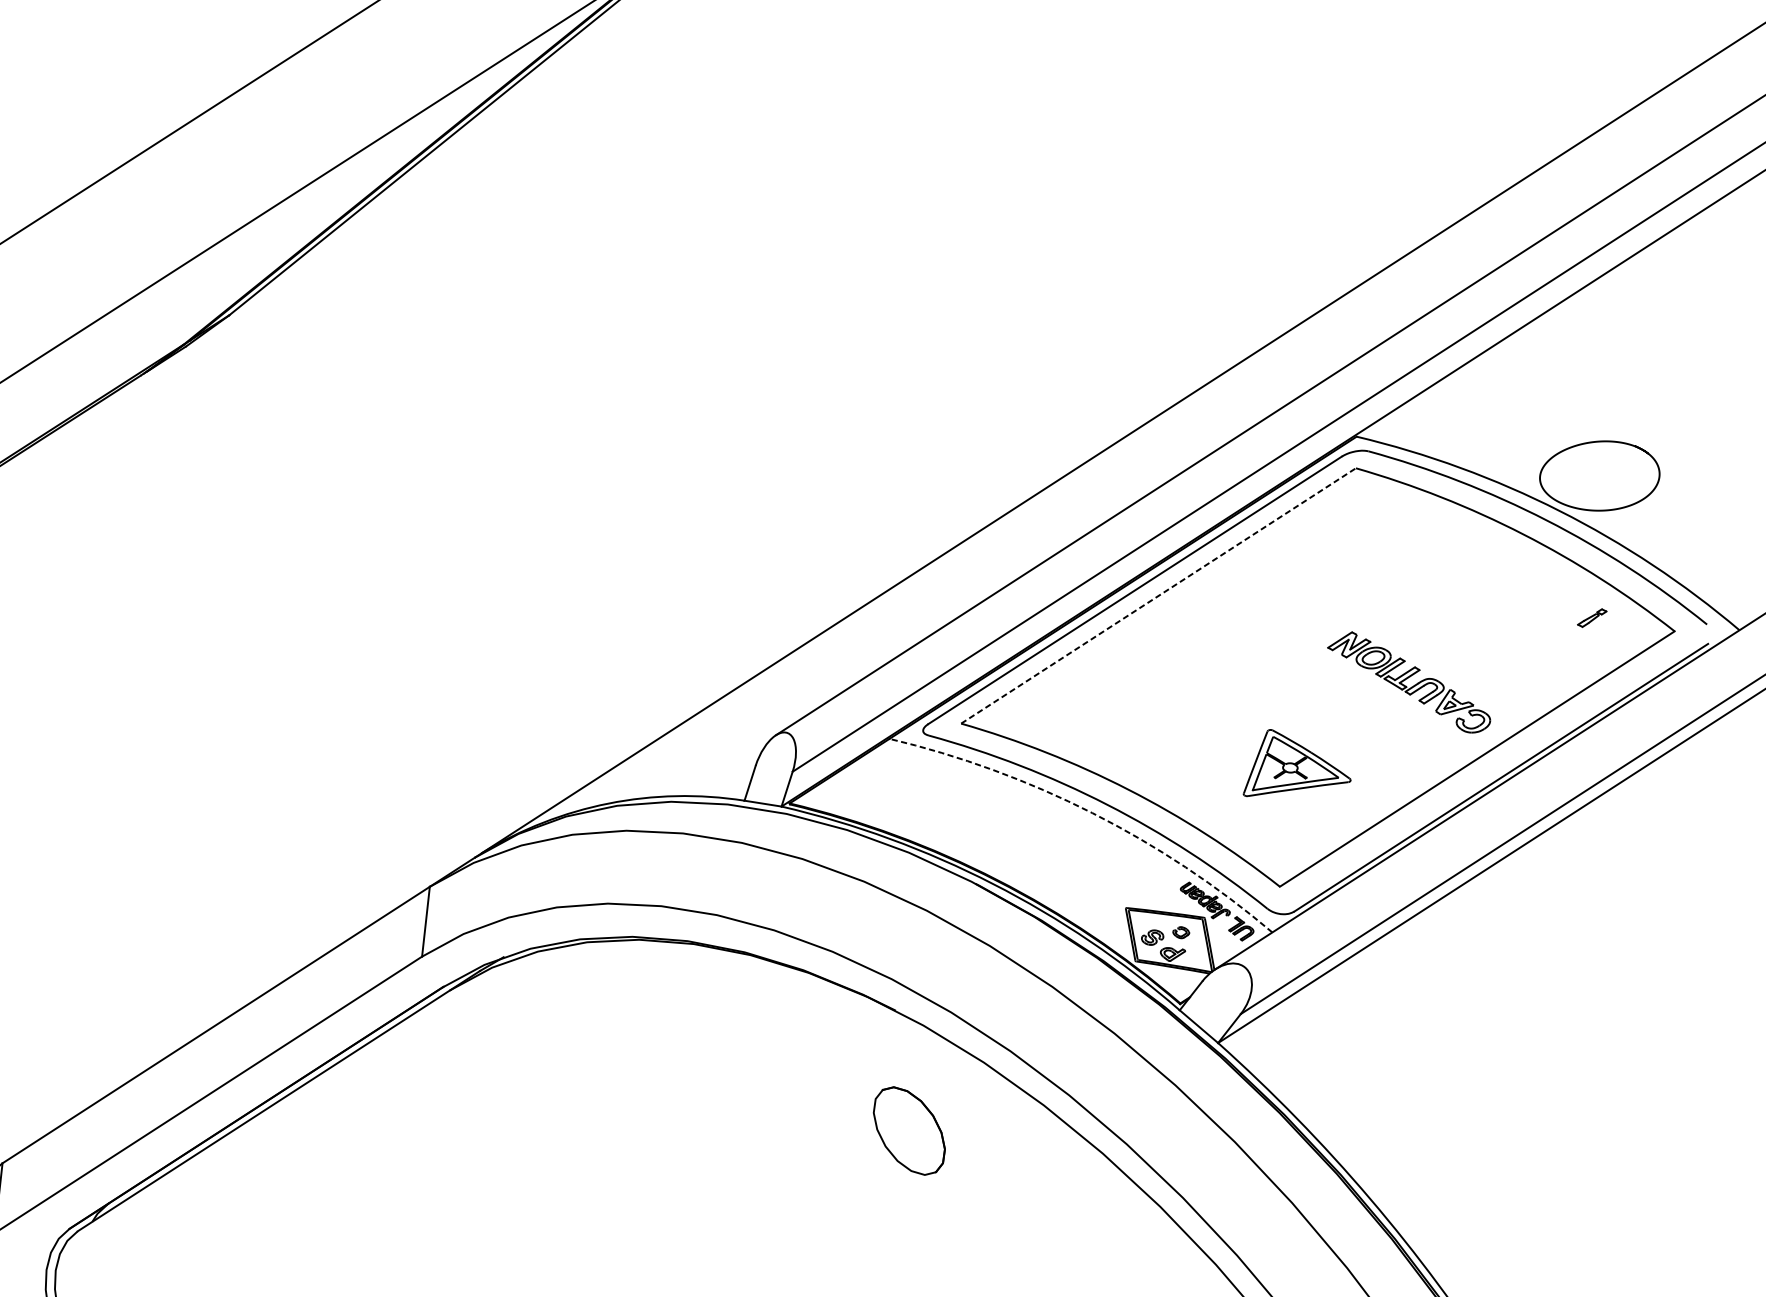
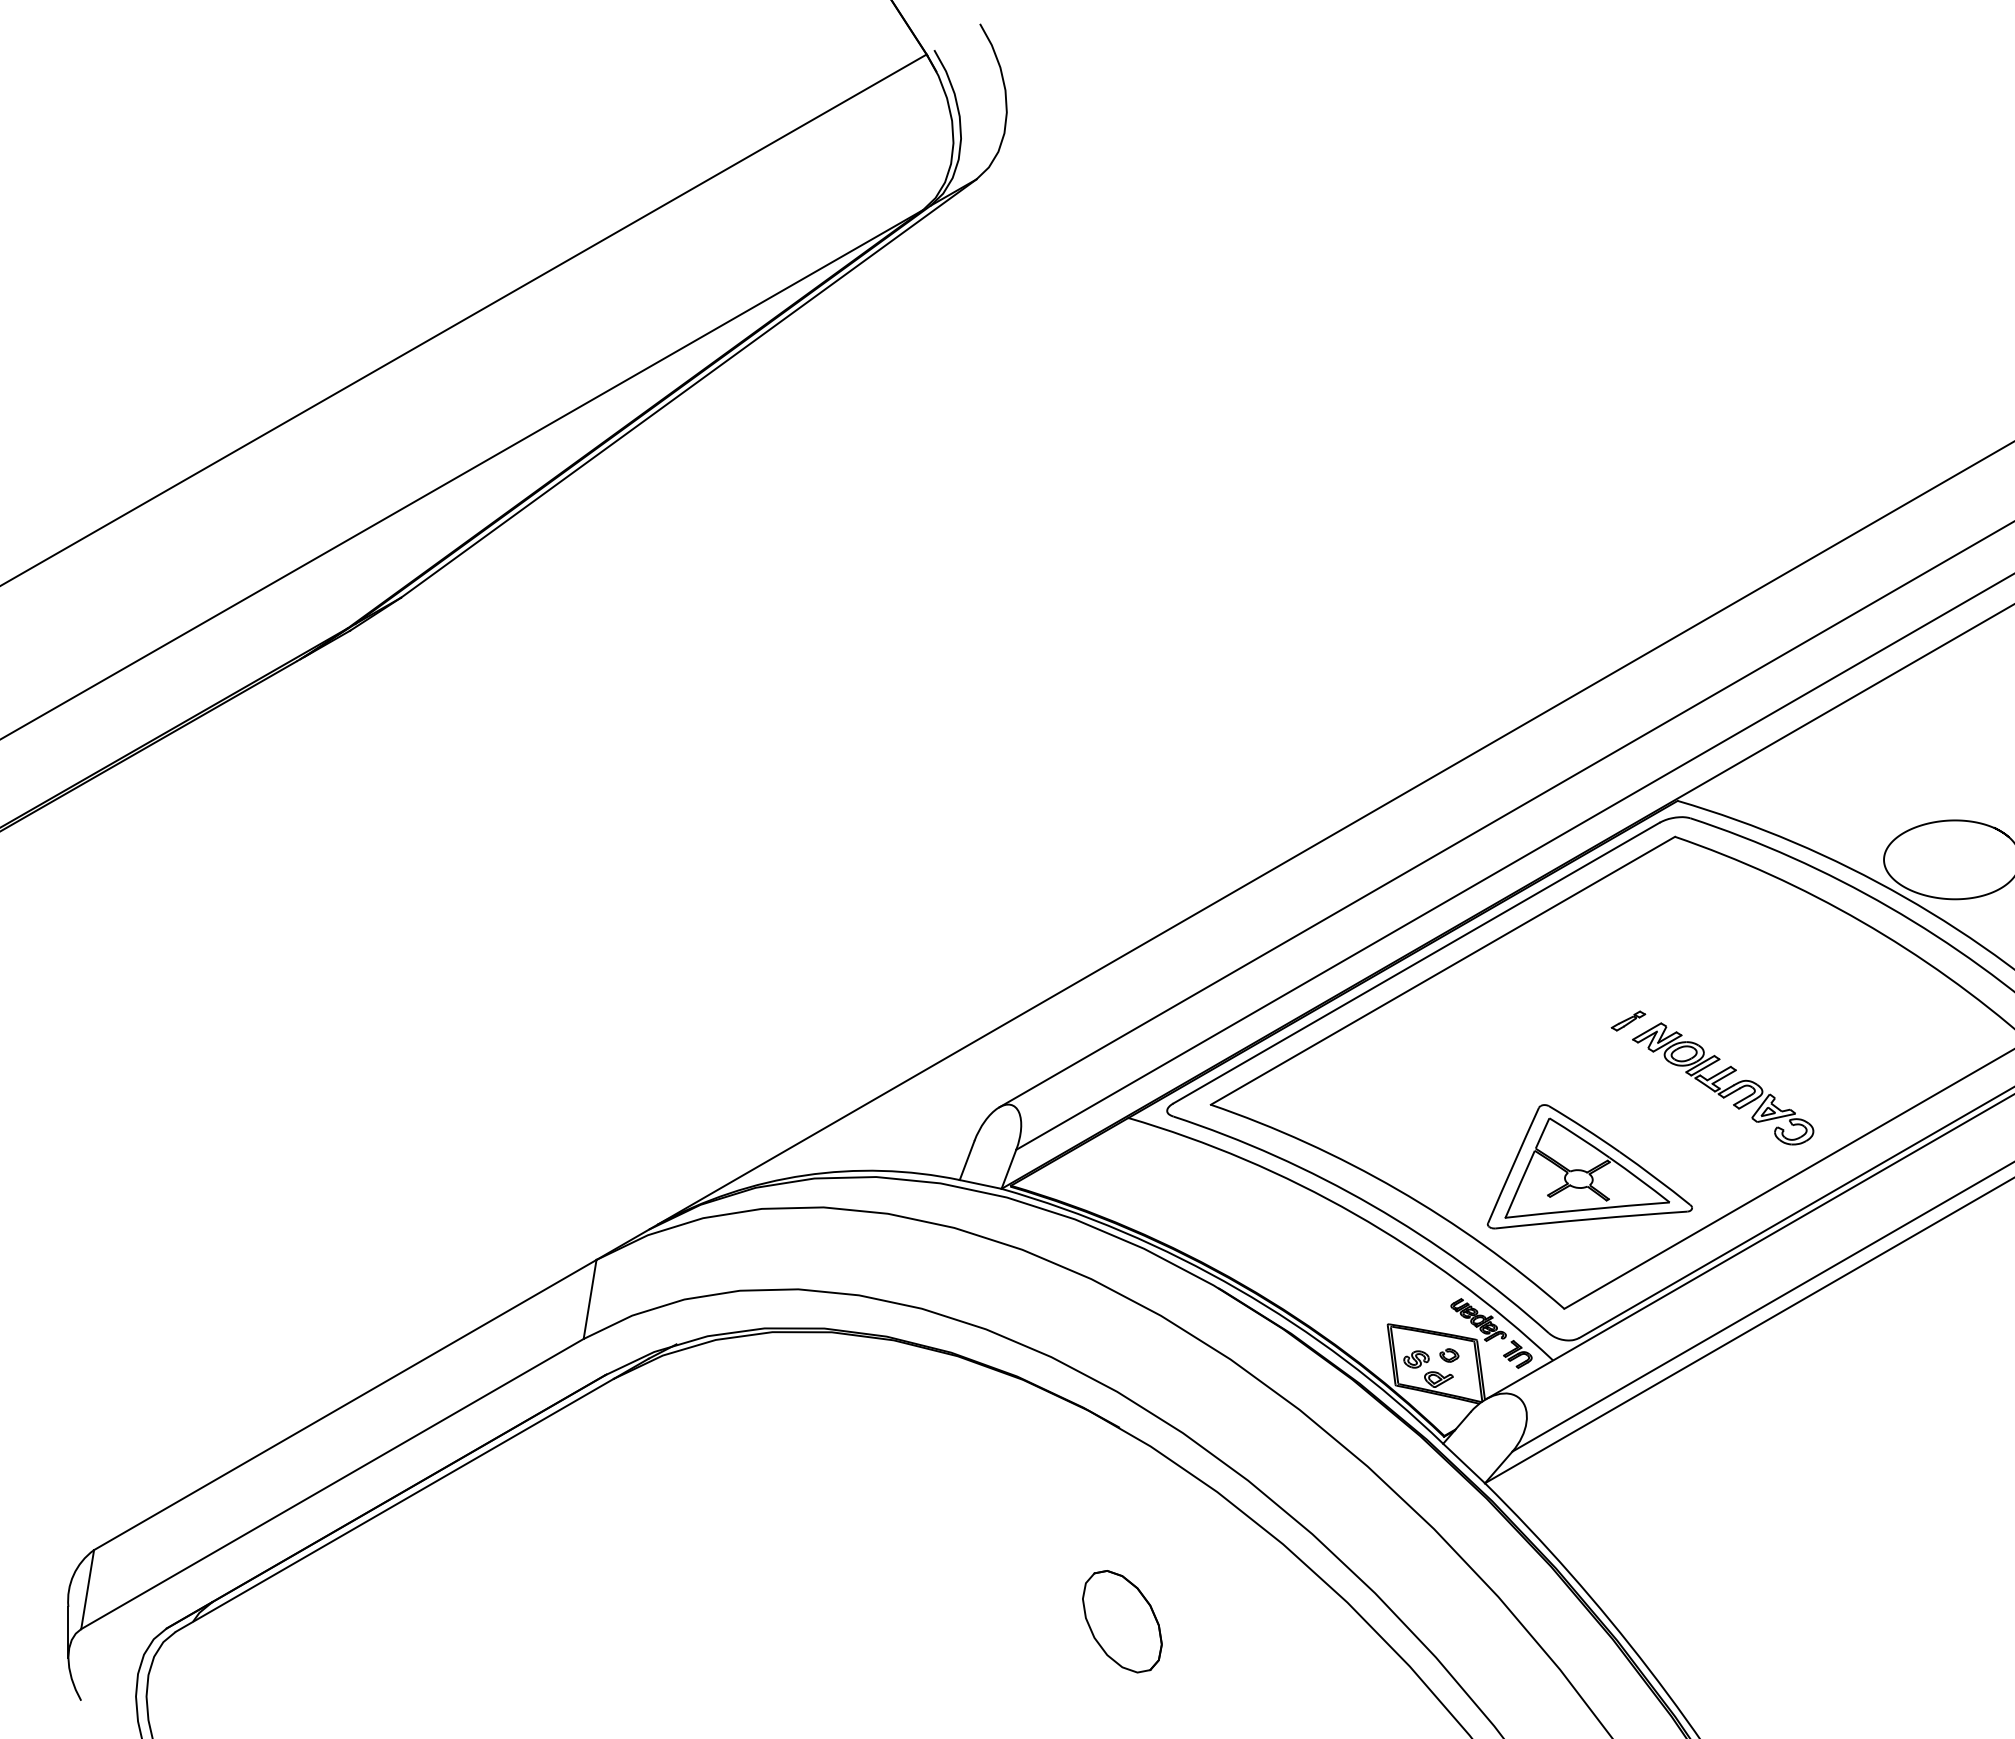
line: (1158, 595) -> (1442, 970), dashed -> solid
part: (1592, 617) -> (1628, 1020), moved
part: (1295, 760) -> (1589, 1166), size x1.67
arc: (1092, 813) -> (1355, 1214), dashed -> solid
part: (909, 1130) -> (1122, 1621), moved

